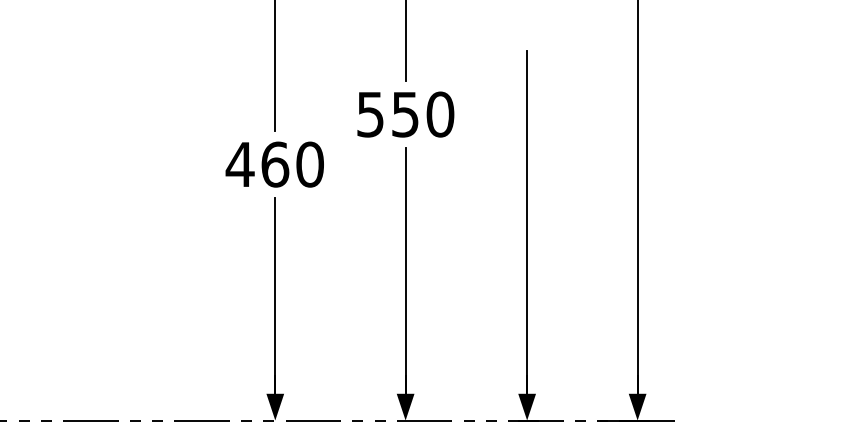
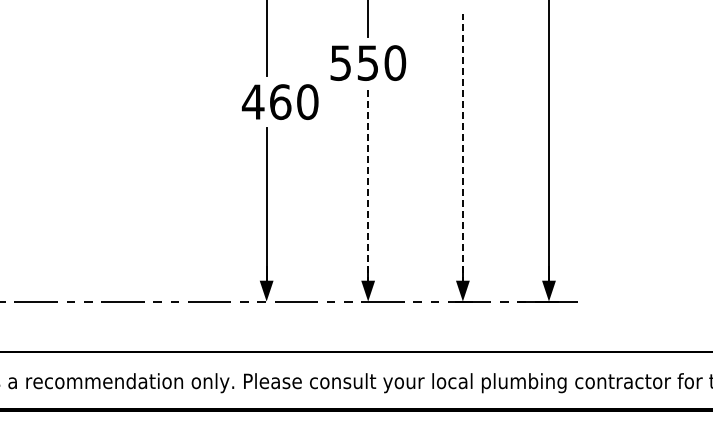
text: (275, 163) -> (280, 101), moved
line: (526, 230) -> (462, 153), solid -> dashed
line: (406, 280) -> (368, 192), solid -> dashed

